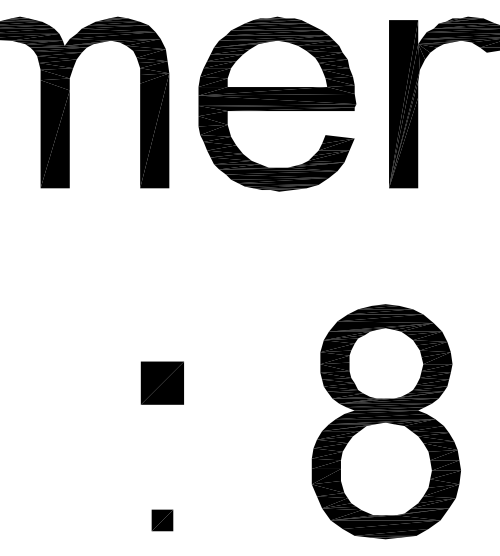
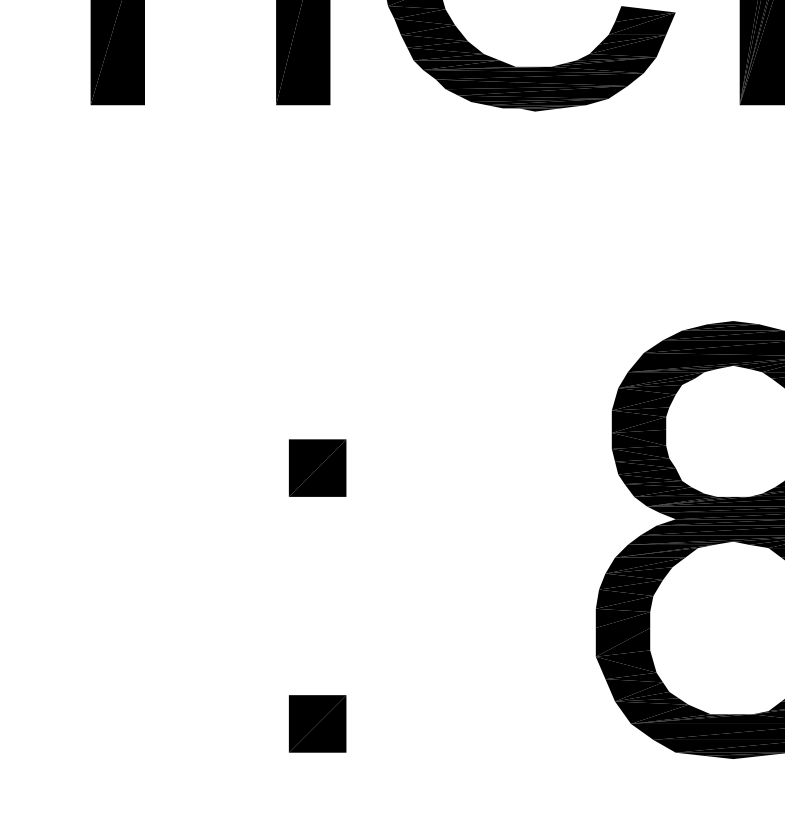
part: (162, 382) -> (317, 466), size x0.71
part: (162, 520) -> (317, 724), size x1.43

